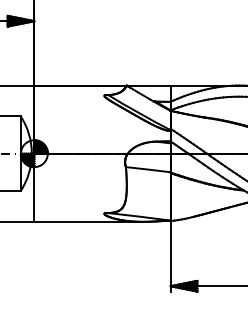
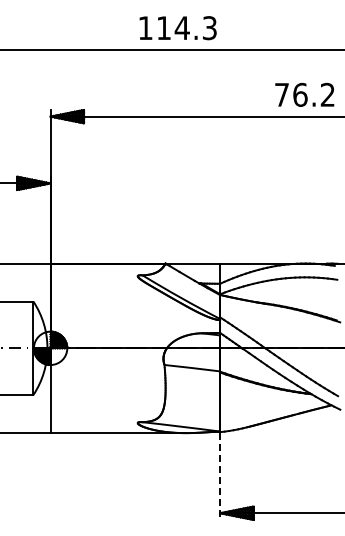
line: (170, 257) -> (220, 477), solid -> dashed

